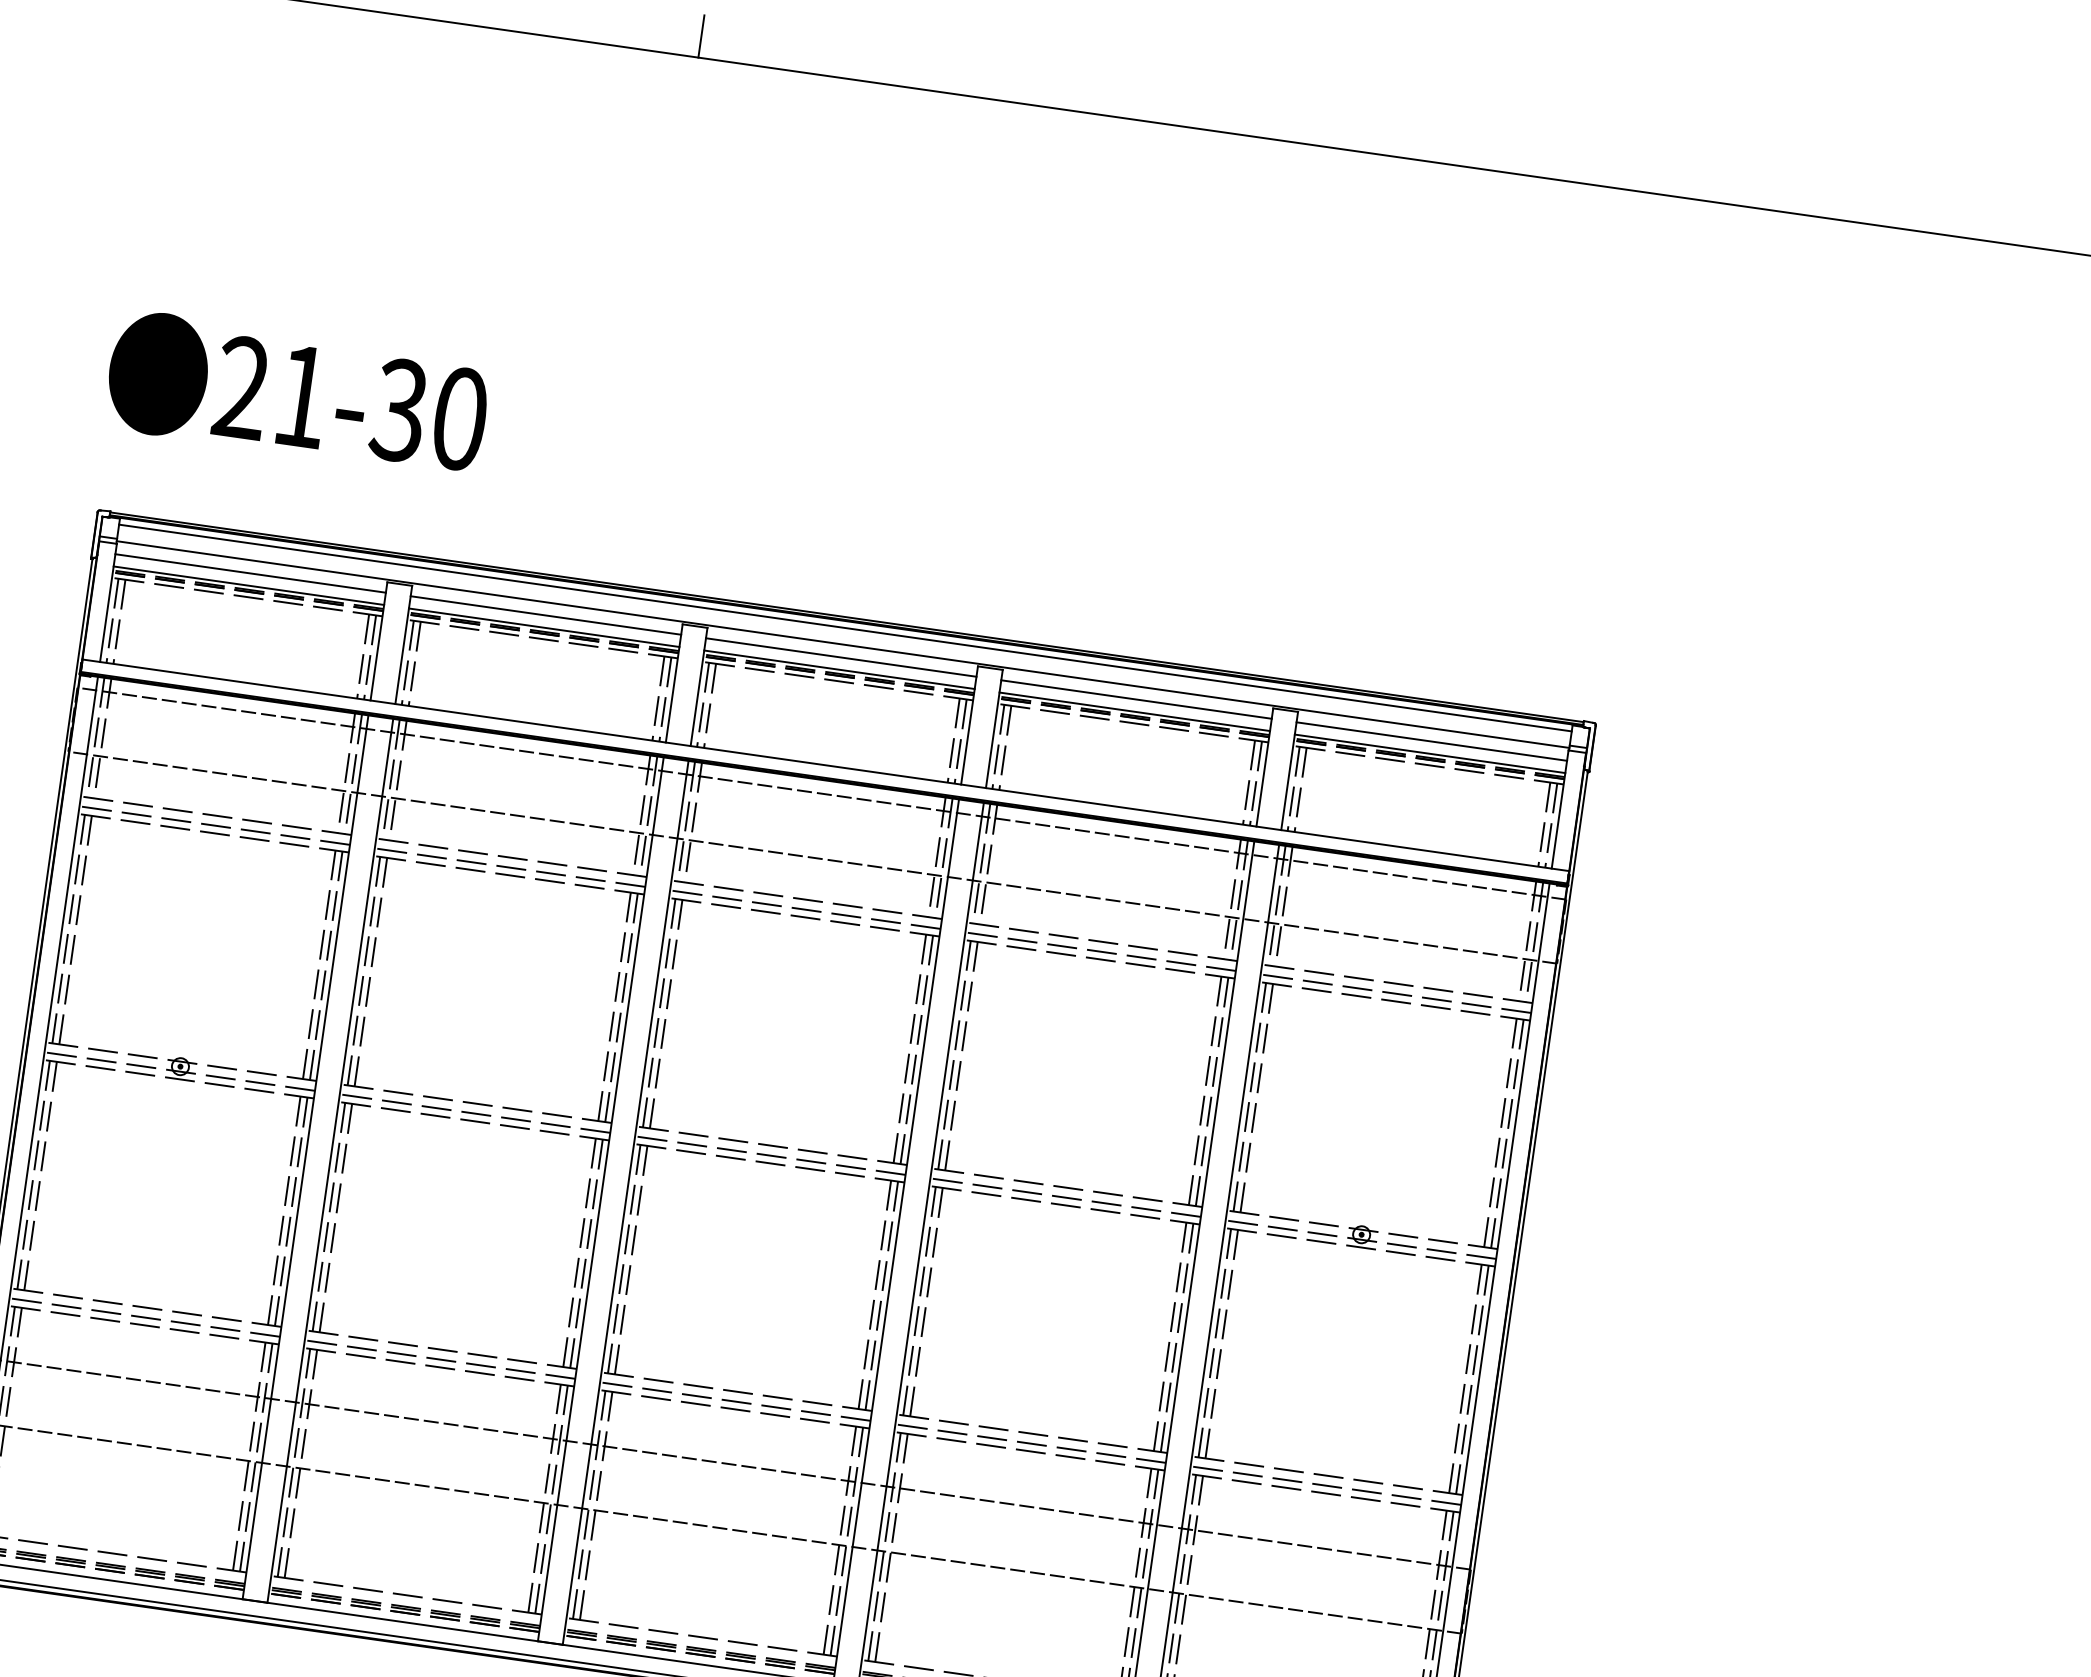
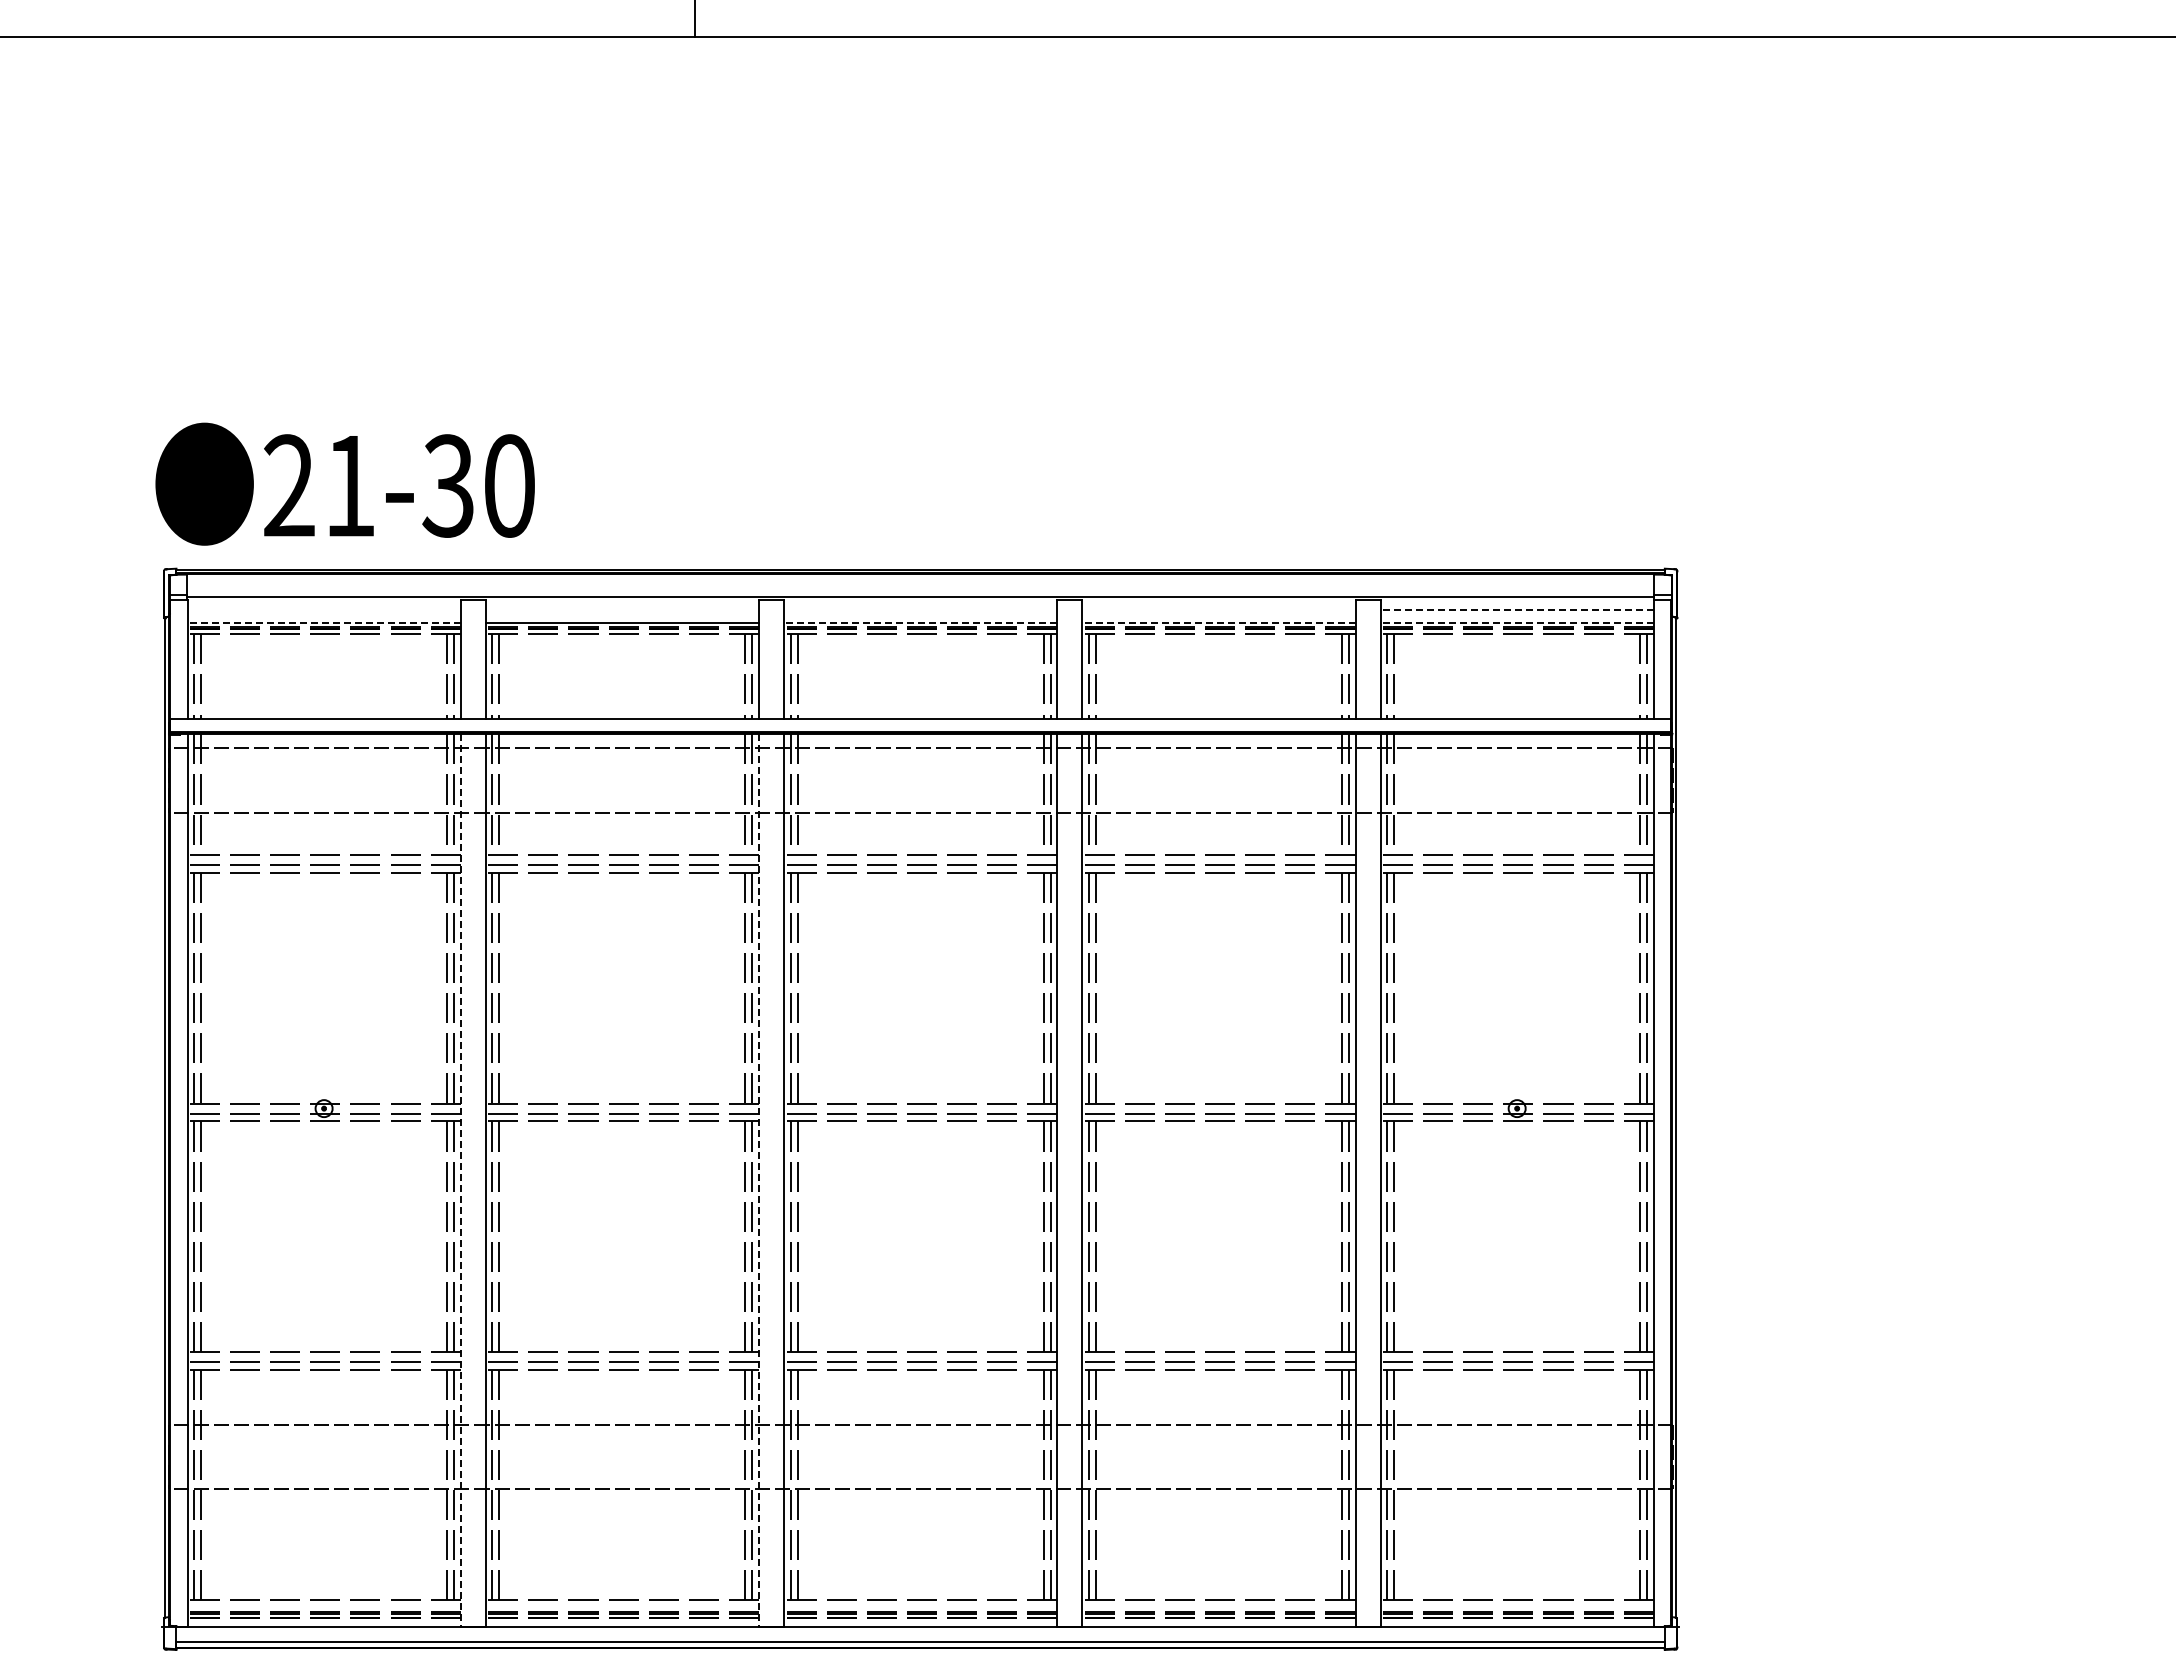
text: (296, 393) -> (344, 483), moved
line: (250, 573) -> (323, 610), removed
line: (249, 585) -> (324, 622), solid -> dashed
line: (545, 615) -> (621, 610), removed
line: (845, 627) -> (920, 580), removed
line: (841, 657) -> (920, 610), removed
line: (839, 669) -> (920, 622), solid -> dashed
line: (1136, 699) -> (1218, 610), removed
line: (1134, 711) -> (1218, 622), solid -> dashed
line: (1432, 741) -> (1517, 610), solid -> dashed
line: (1430, 753) -> (1517, 622), solid -> dashed
line: (305, 1158) -> (460, 1181), solid -> dashed
line: (600, 1200) -> (758, 1181), solid -> dashed

